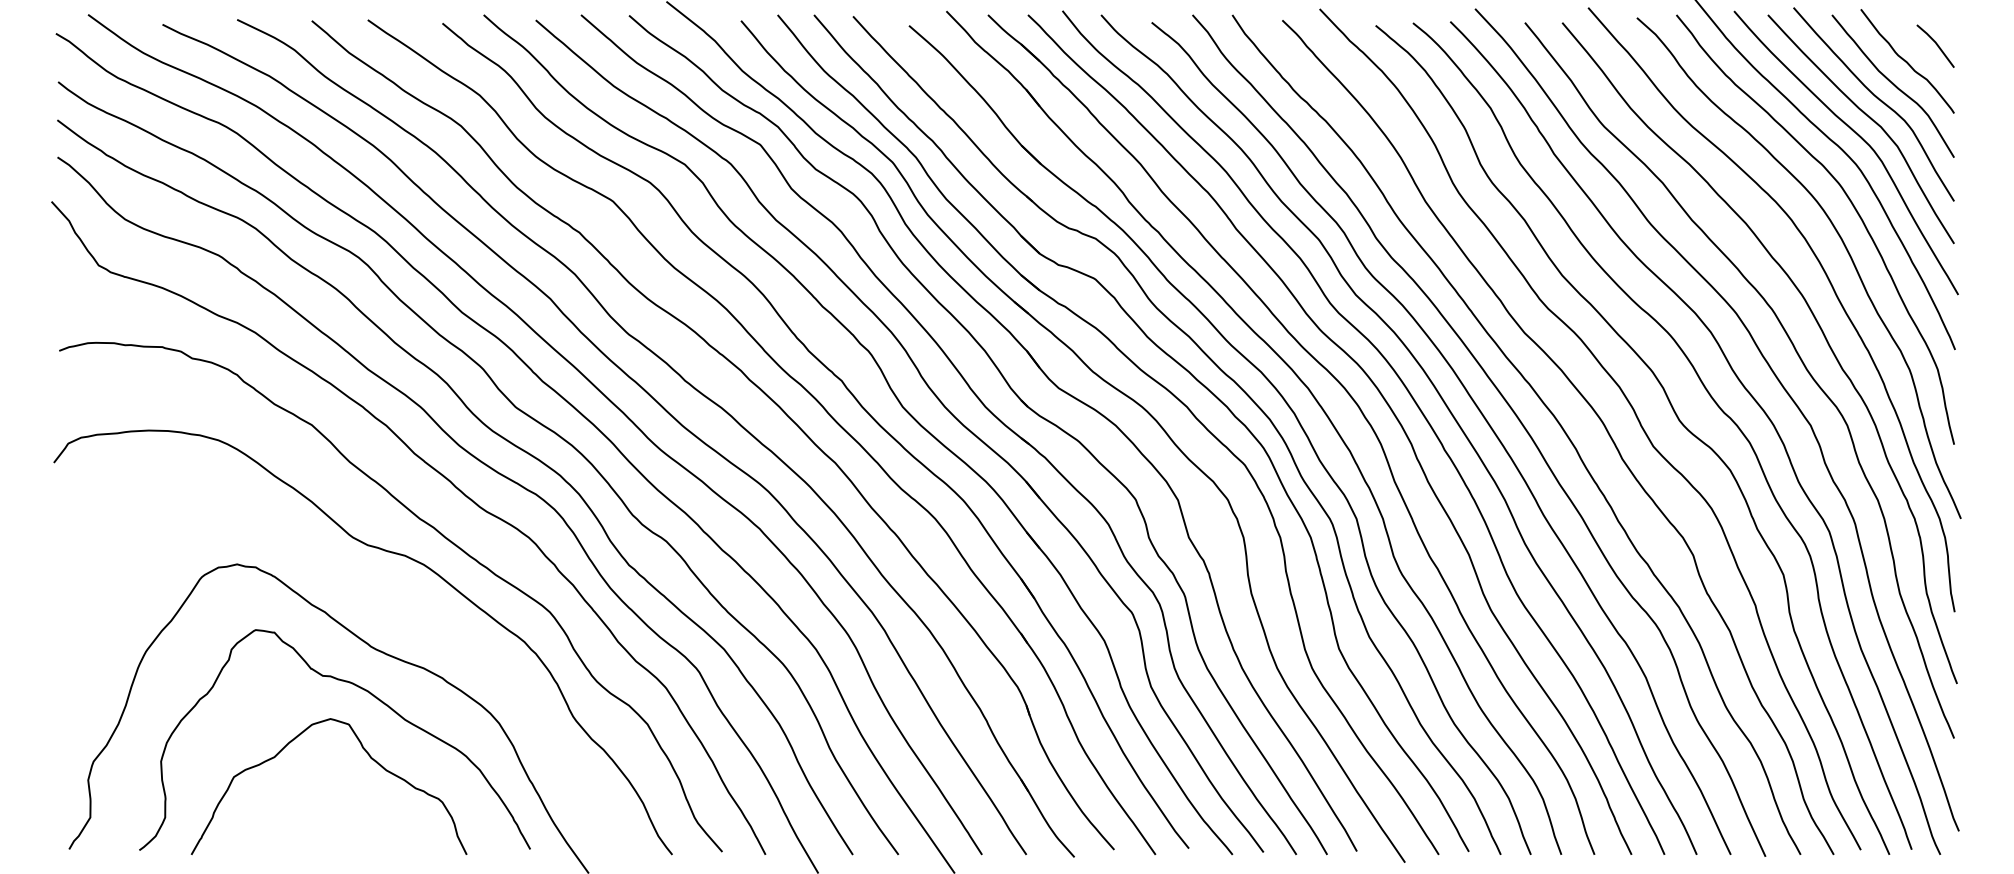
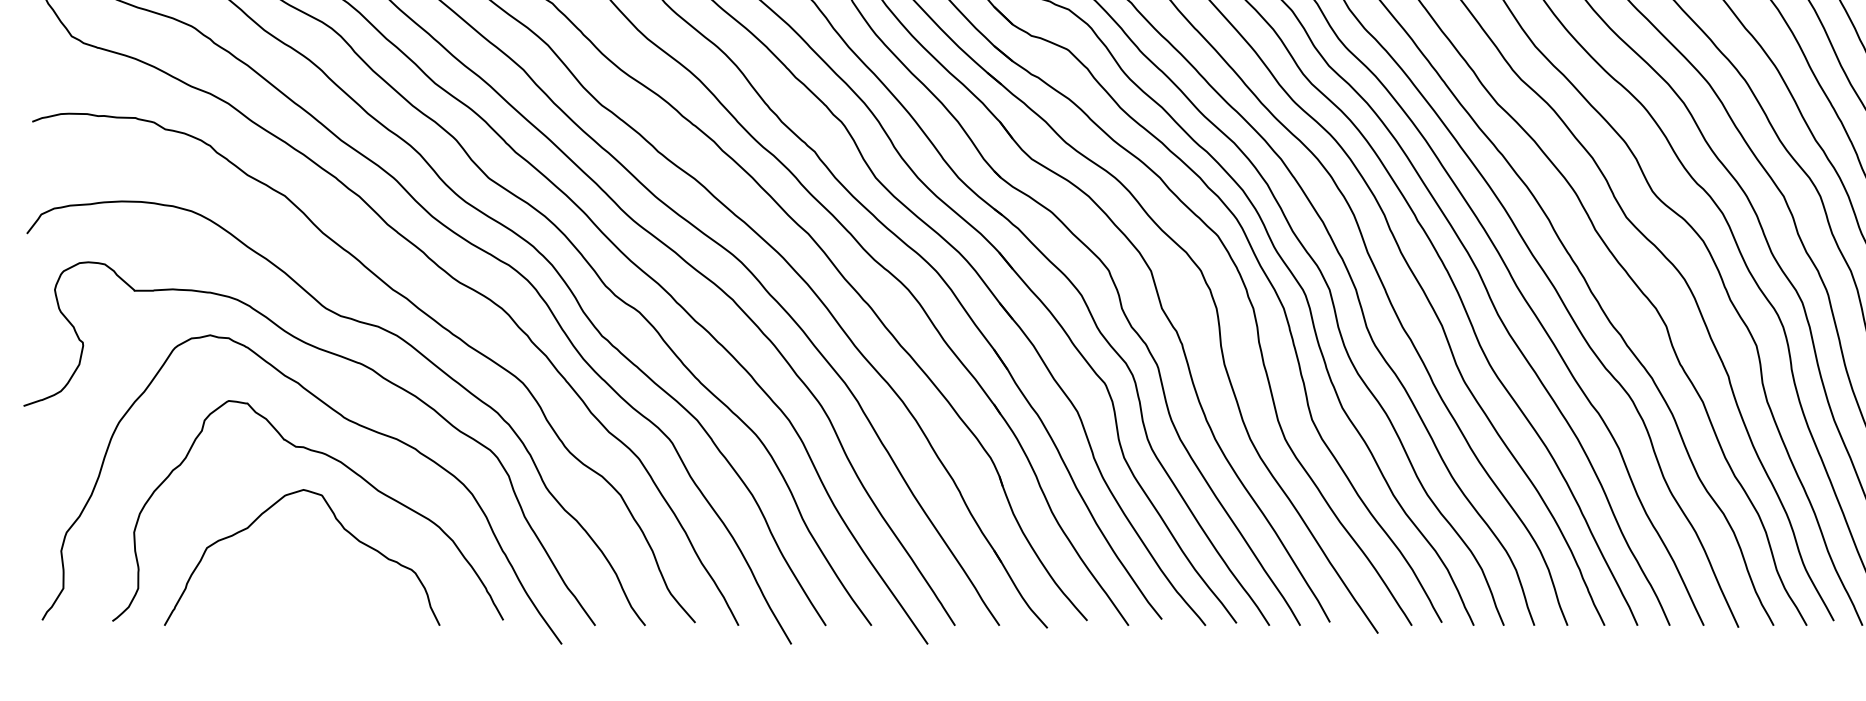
curve: (369, 587) -> (342, 358), added

